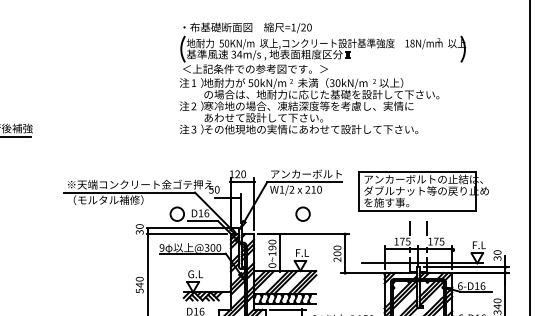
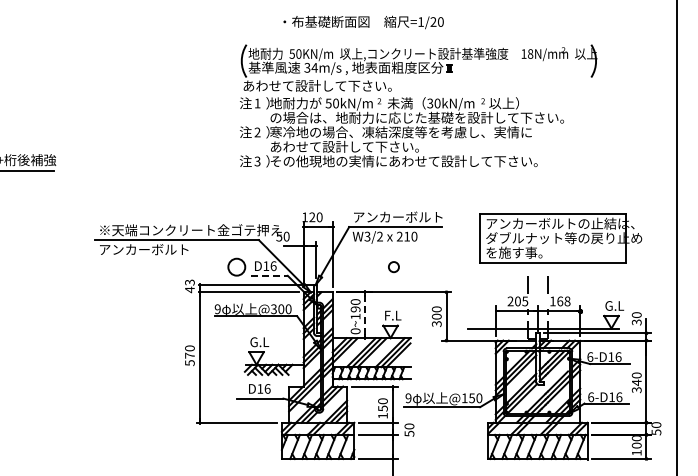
text: (247, 27) -> (363, 22), moved
text: (254, 68) -> (333, 85), ＜上記条件での参考図です。＞ -> あわせて設計して下さい。
text: (281, 189) -> (367, 236), W1/2 -> W3/2
part: (423, 191) -> (560, 238), moved
text: (105, 200) -> (147, 249), （モルタル補修） -> アンカーボルト
circle: (302, 213) -> (393, 266), size x0.6
line: (203, 220) -> (269, 275), solid -> dashed
text: (139, 229) -> (189, 286), 30 -> 43
text: (398, 241) -> (513, 301), 175 -> 205
text: (438, 241) -> (563, 301), 175 -> 168
text: (479, 244) -> (614, 305), F.L -> G.L
line: (280, 252) -> (365, 314), solid -> dashed
text: (337, 259) -> (437, 323), 200 -> 300
text: (139, 284) -> (189, 355), 540 -> 570

